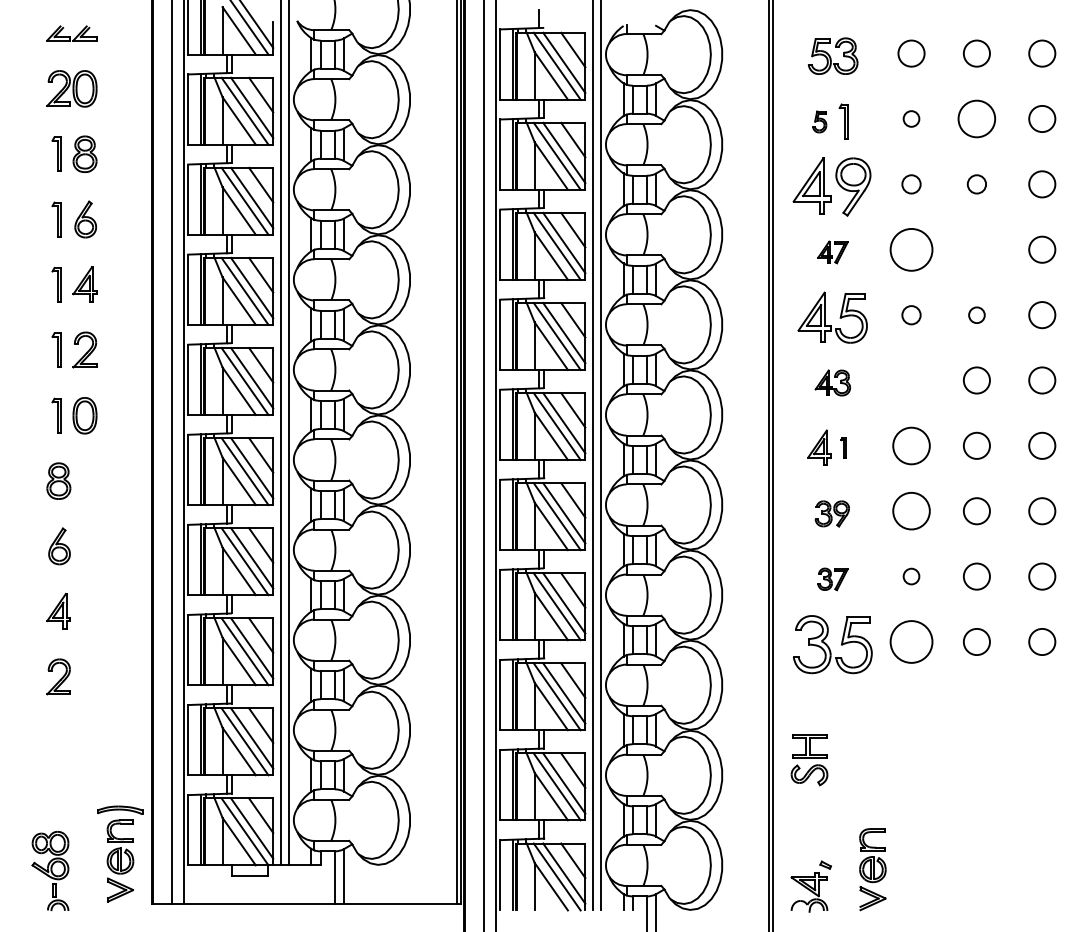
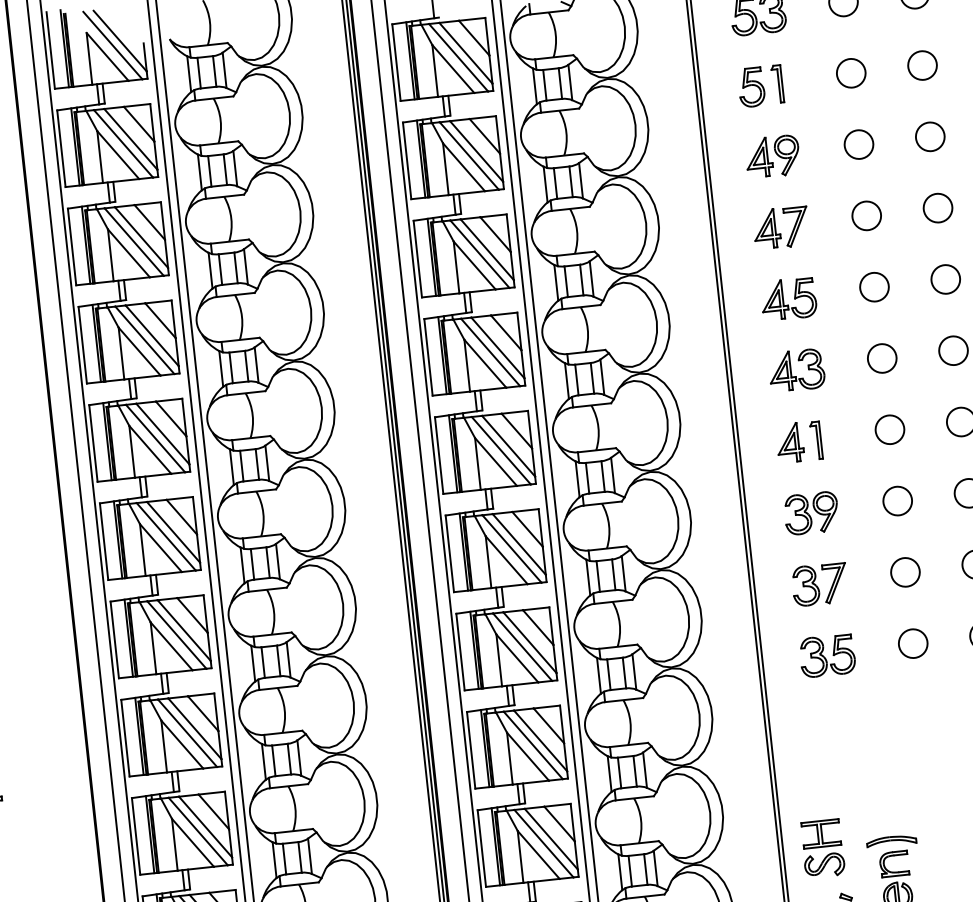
circle: (911, 118) -> (851, 72), size x1.67
circle: (976, 118) -> (922, 65), size x0.71
part: (819, 121) -> (751, 86), size x1.67
circle: (911, 184) -> (858, 144), size x1.43
circle: (976, 184) -> (929, 137), size x1.43
part: (832, 186) -> (773, 156), size x0.62
circle: (911, 249) -> (866, 215), size x0.62
circle: (976, 249) -> (937, 207), added
part: (832, 252) -> (780, 228), size x1.67
circle: (911, 315) -> (874, 287), size x1.43
circle: (976, 315) -> (945, 279), size x1.67
part: (832, 317) -> (788, 299), size x0.71
circle: (911, 380) -> (882, 358), added
part: (832, 382) -> (796, 370), size x1.43
circle: (911, 445) -> (889, 429), size x0.71
part: (843, 447) -> (815, 439), size x1.67
circle: (911, 511) -> (897, 501), size x0.71
part: (832, 513) -> (811, 512), size x1.43
circle: (911, 576) -> (905, 572), size x1.67
part: (832, 579) -> (819, 584), size x1.67
circle: (911, 641) -> (913, 643), size x0.62
part: (832, 644) -> (827, 655), size x0.62
part: (809, 760) -> (822, 849), moved
part: (872, 818) -> (891, 840), added

